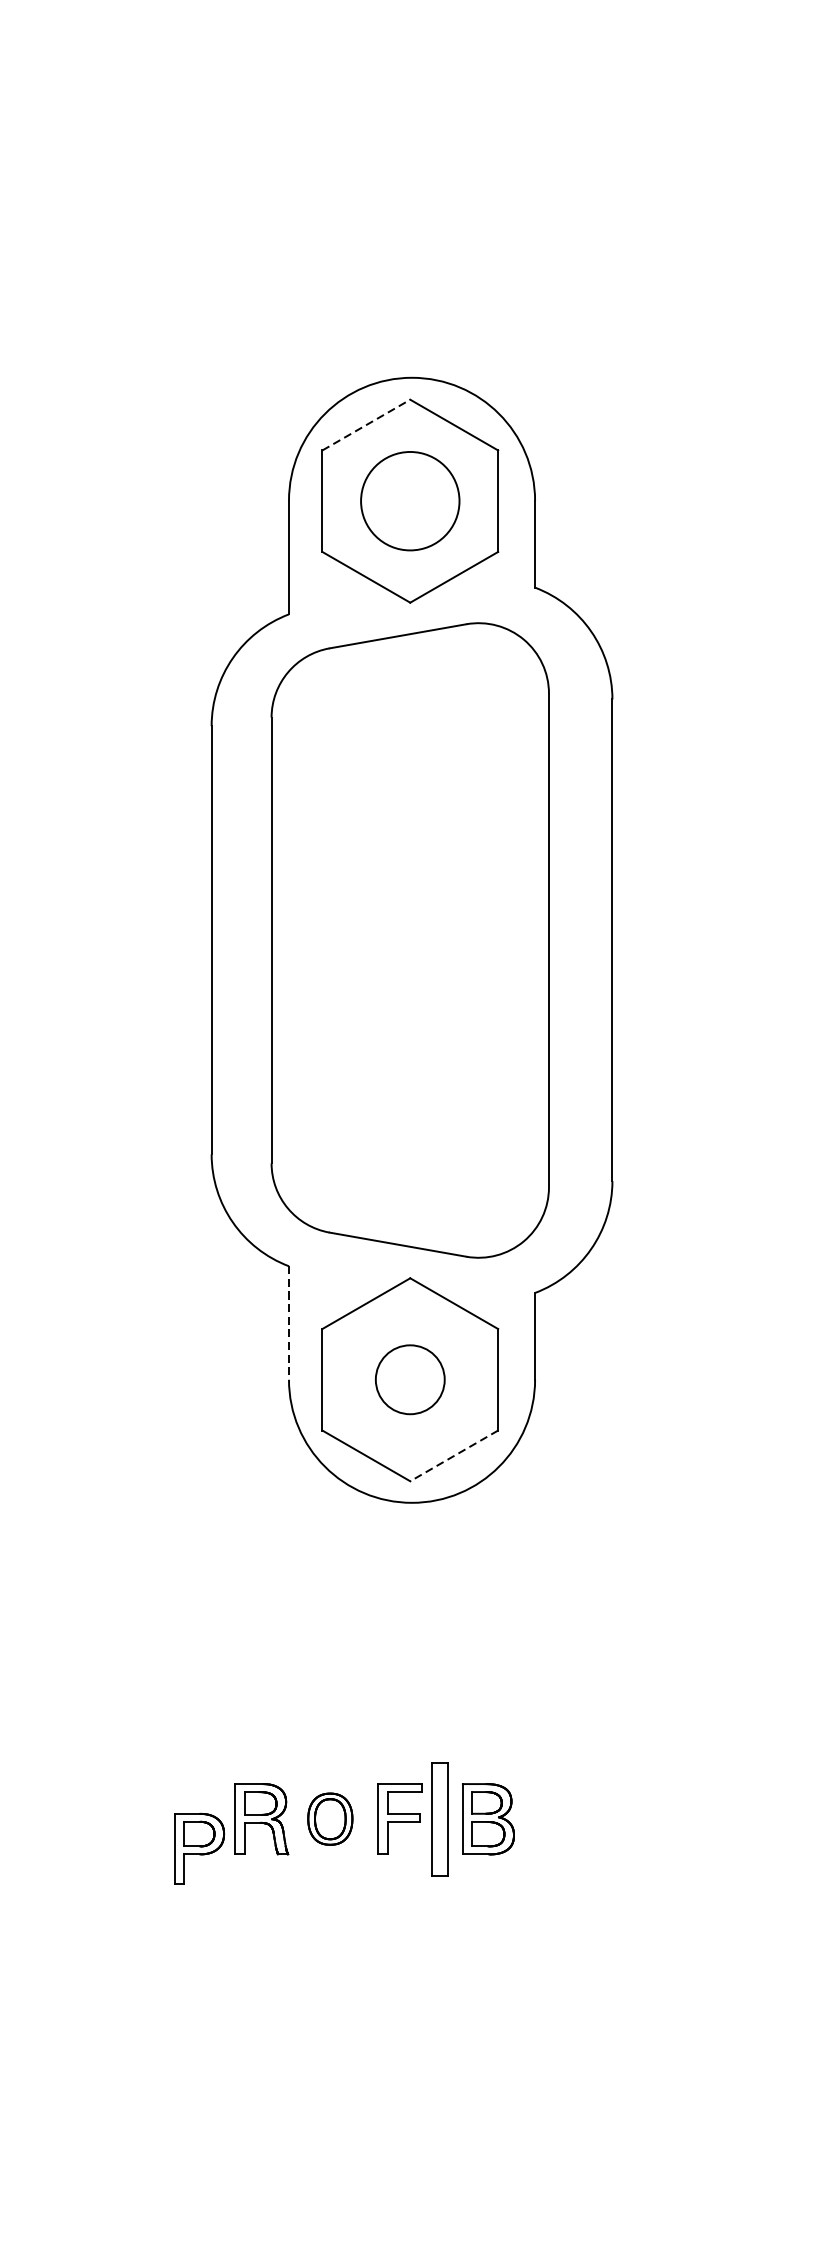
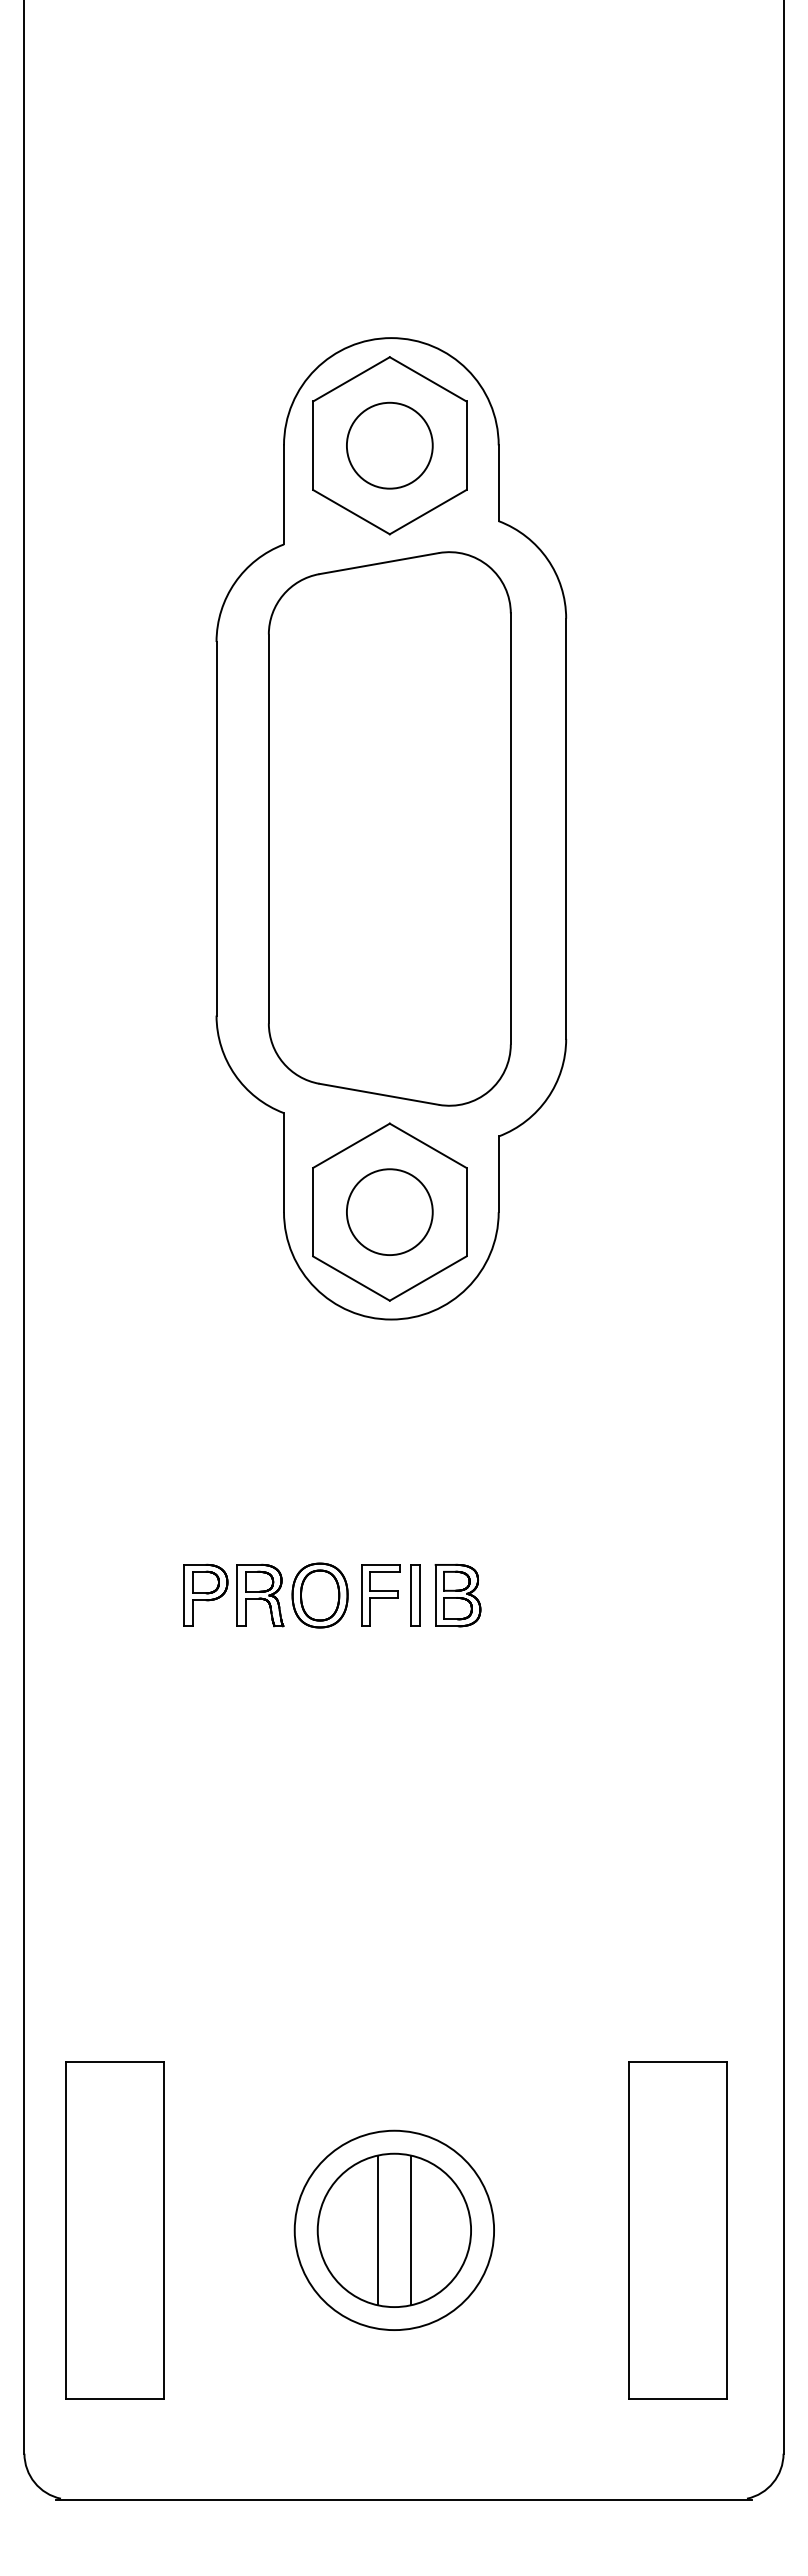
line: (366, 425) -> (351, 379), dashed -> solid
line: (289, 1322) -> (284, 1162), dashed -> solid
circle: (409, 1380) -> (389, 1212), size x1.43
line: (453, 1455) -> (427, 1278), dashed -> solid
part: (329, 1819) -> (319, 1595), size x1.43
part: (439, 1819) -> (415, 1595), size x0.62
part: (198, 1847) -> (205, 1594), moved

